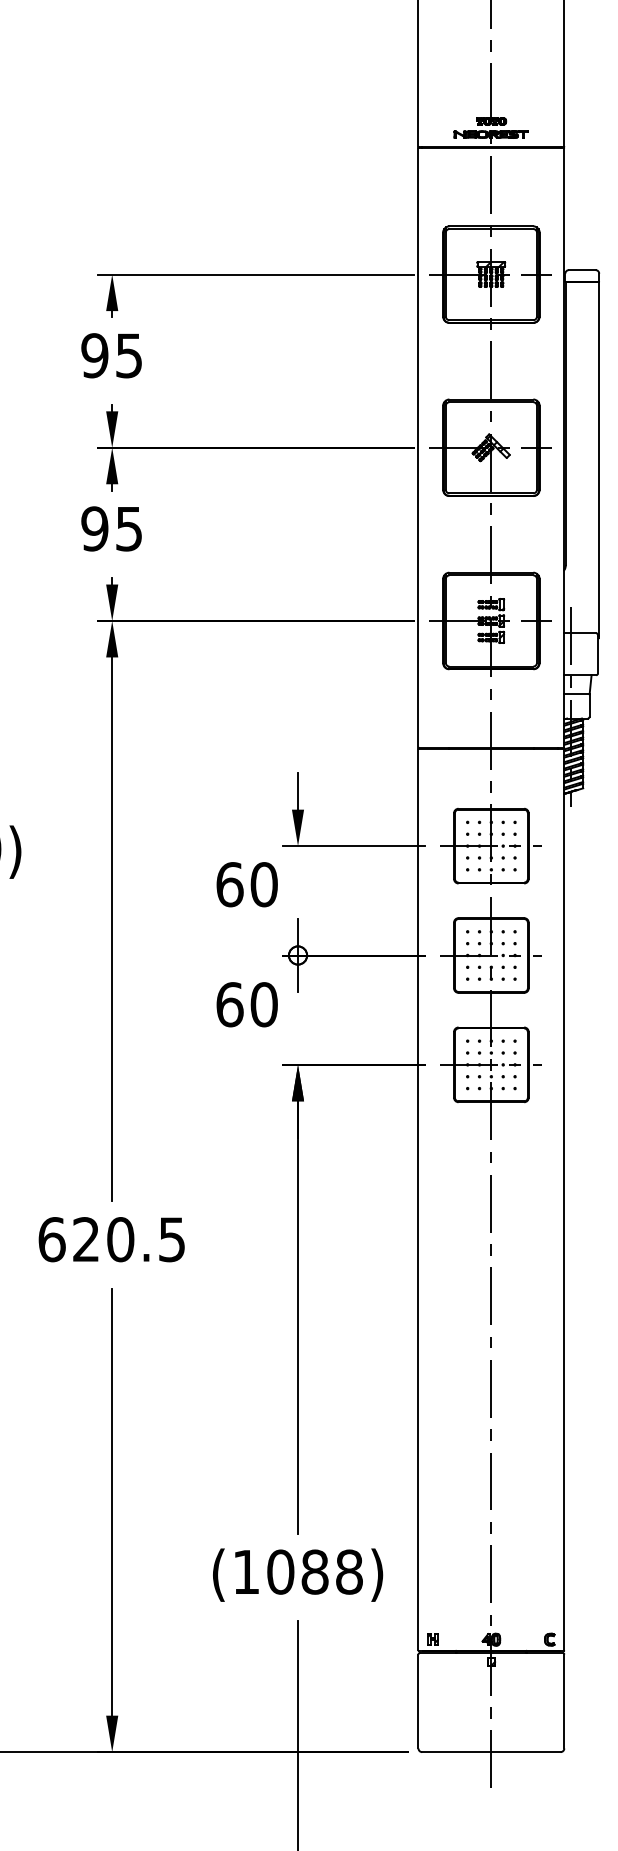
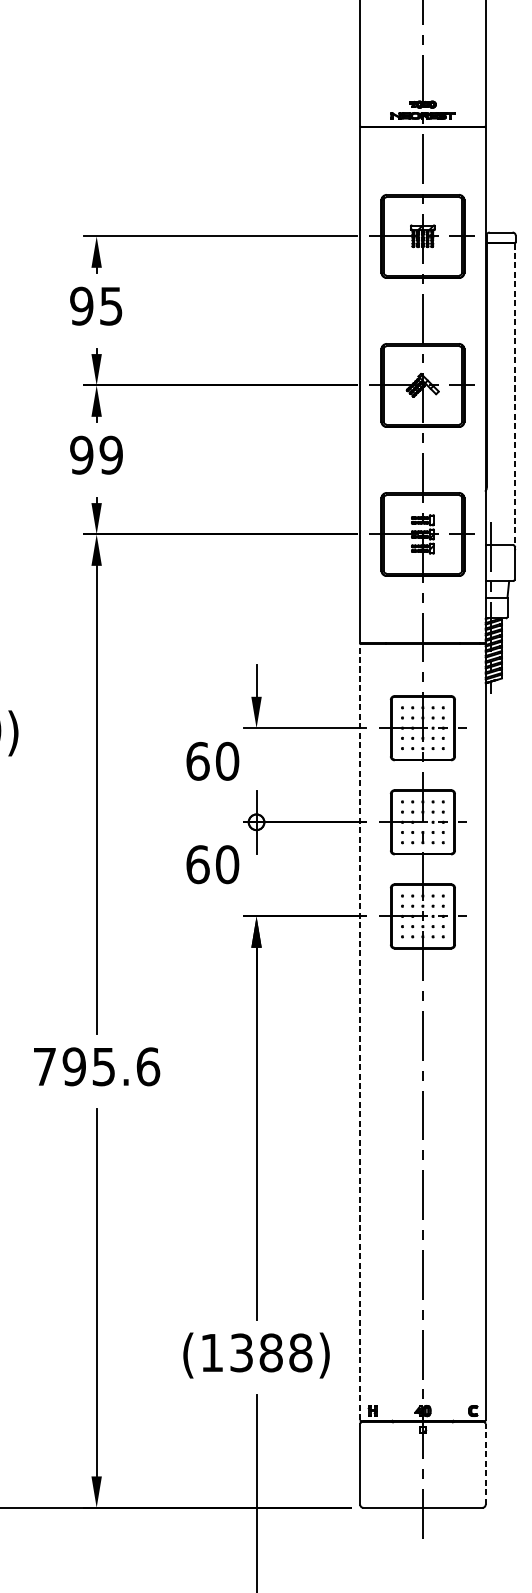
line: (598, 458) -> (515, 394), solid -> dashed
text: (128, 528) -> (110, 454), 95 -> 99
line: (418, 1199) -> (360, 1032), solid -> dashed
text: (111, 1239) -> (96, 1066), 620.5 -> 795.6
text: (280, 1571) -> (241, 1352), (1088) -> (1388)
line: (564, 1701) -> (485, 1464), solid -> dashed

